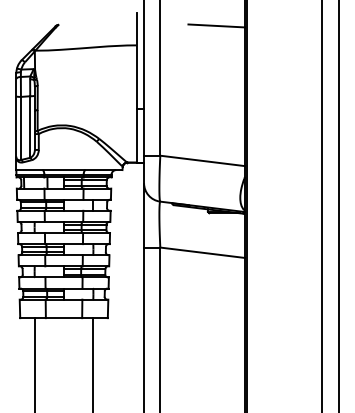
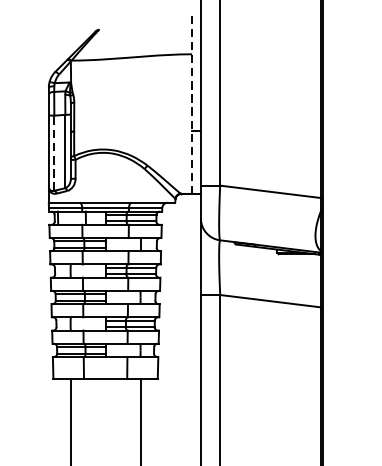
line: (216, 25) -> (287, 30), removed
line: (136, 87) -> (191, 104), solid -> dashed
line: (20, 128) -> (53, 153), solid -> dashed

